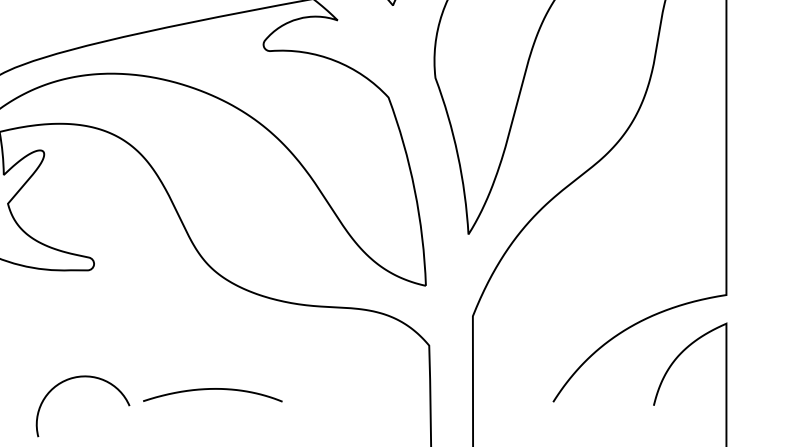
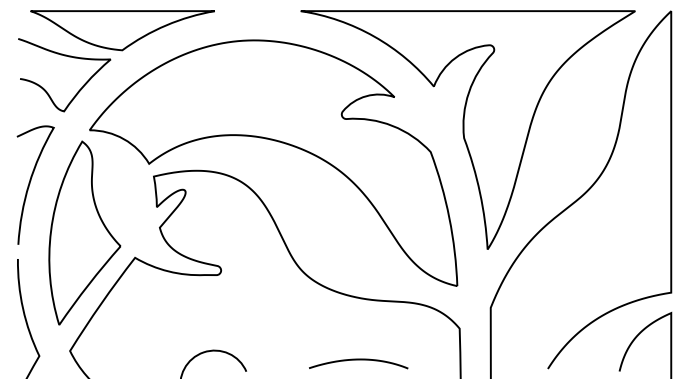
curve: (212, 390) -> (358, 360), moved

